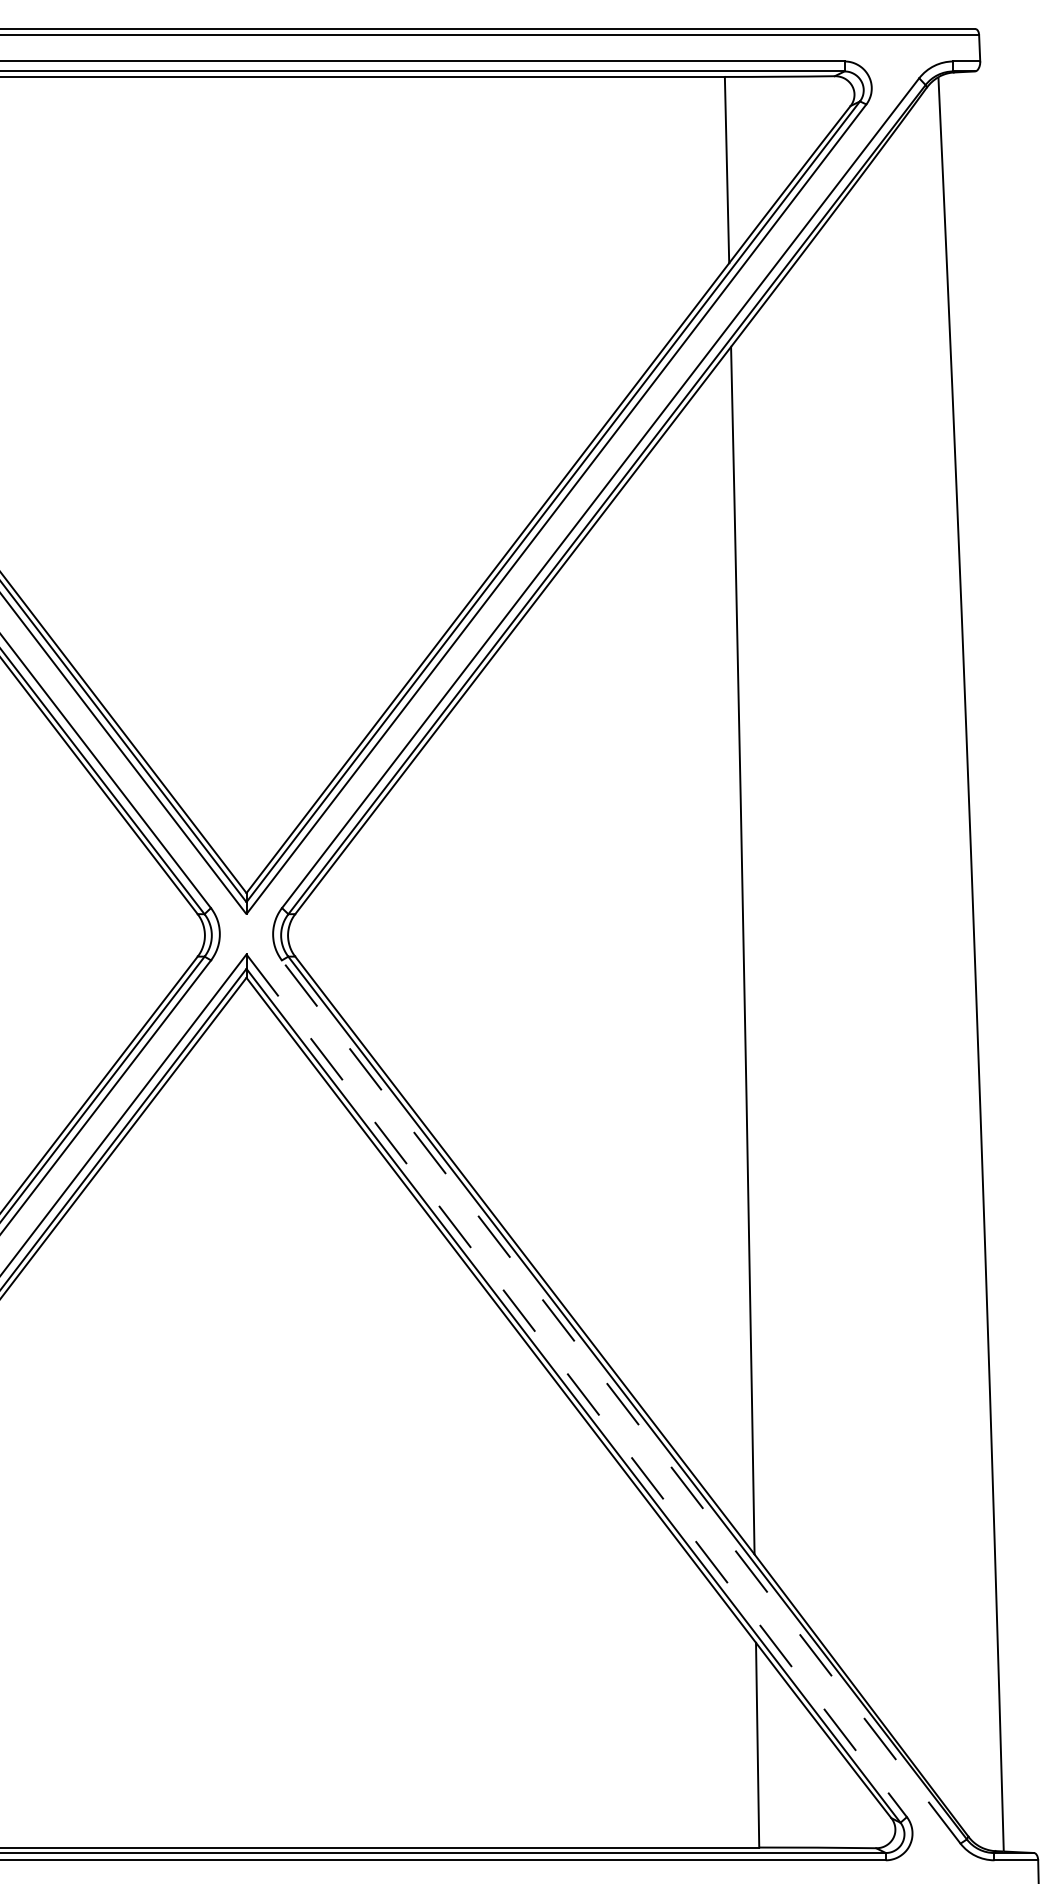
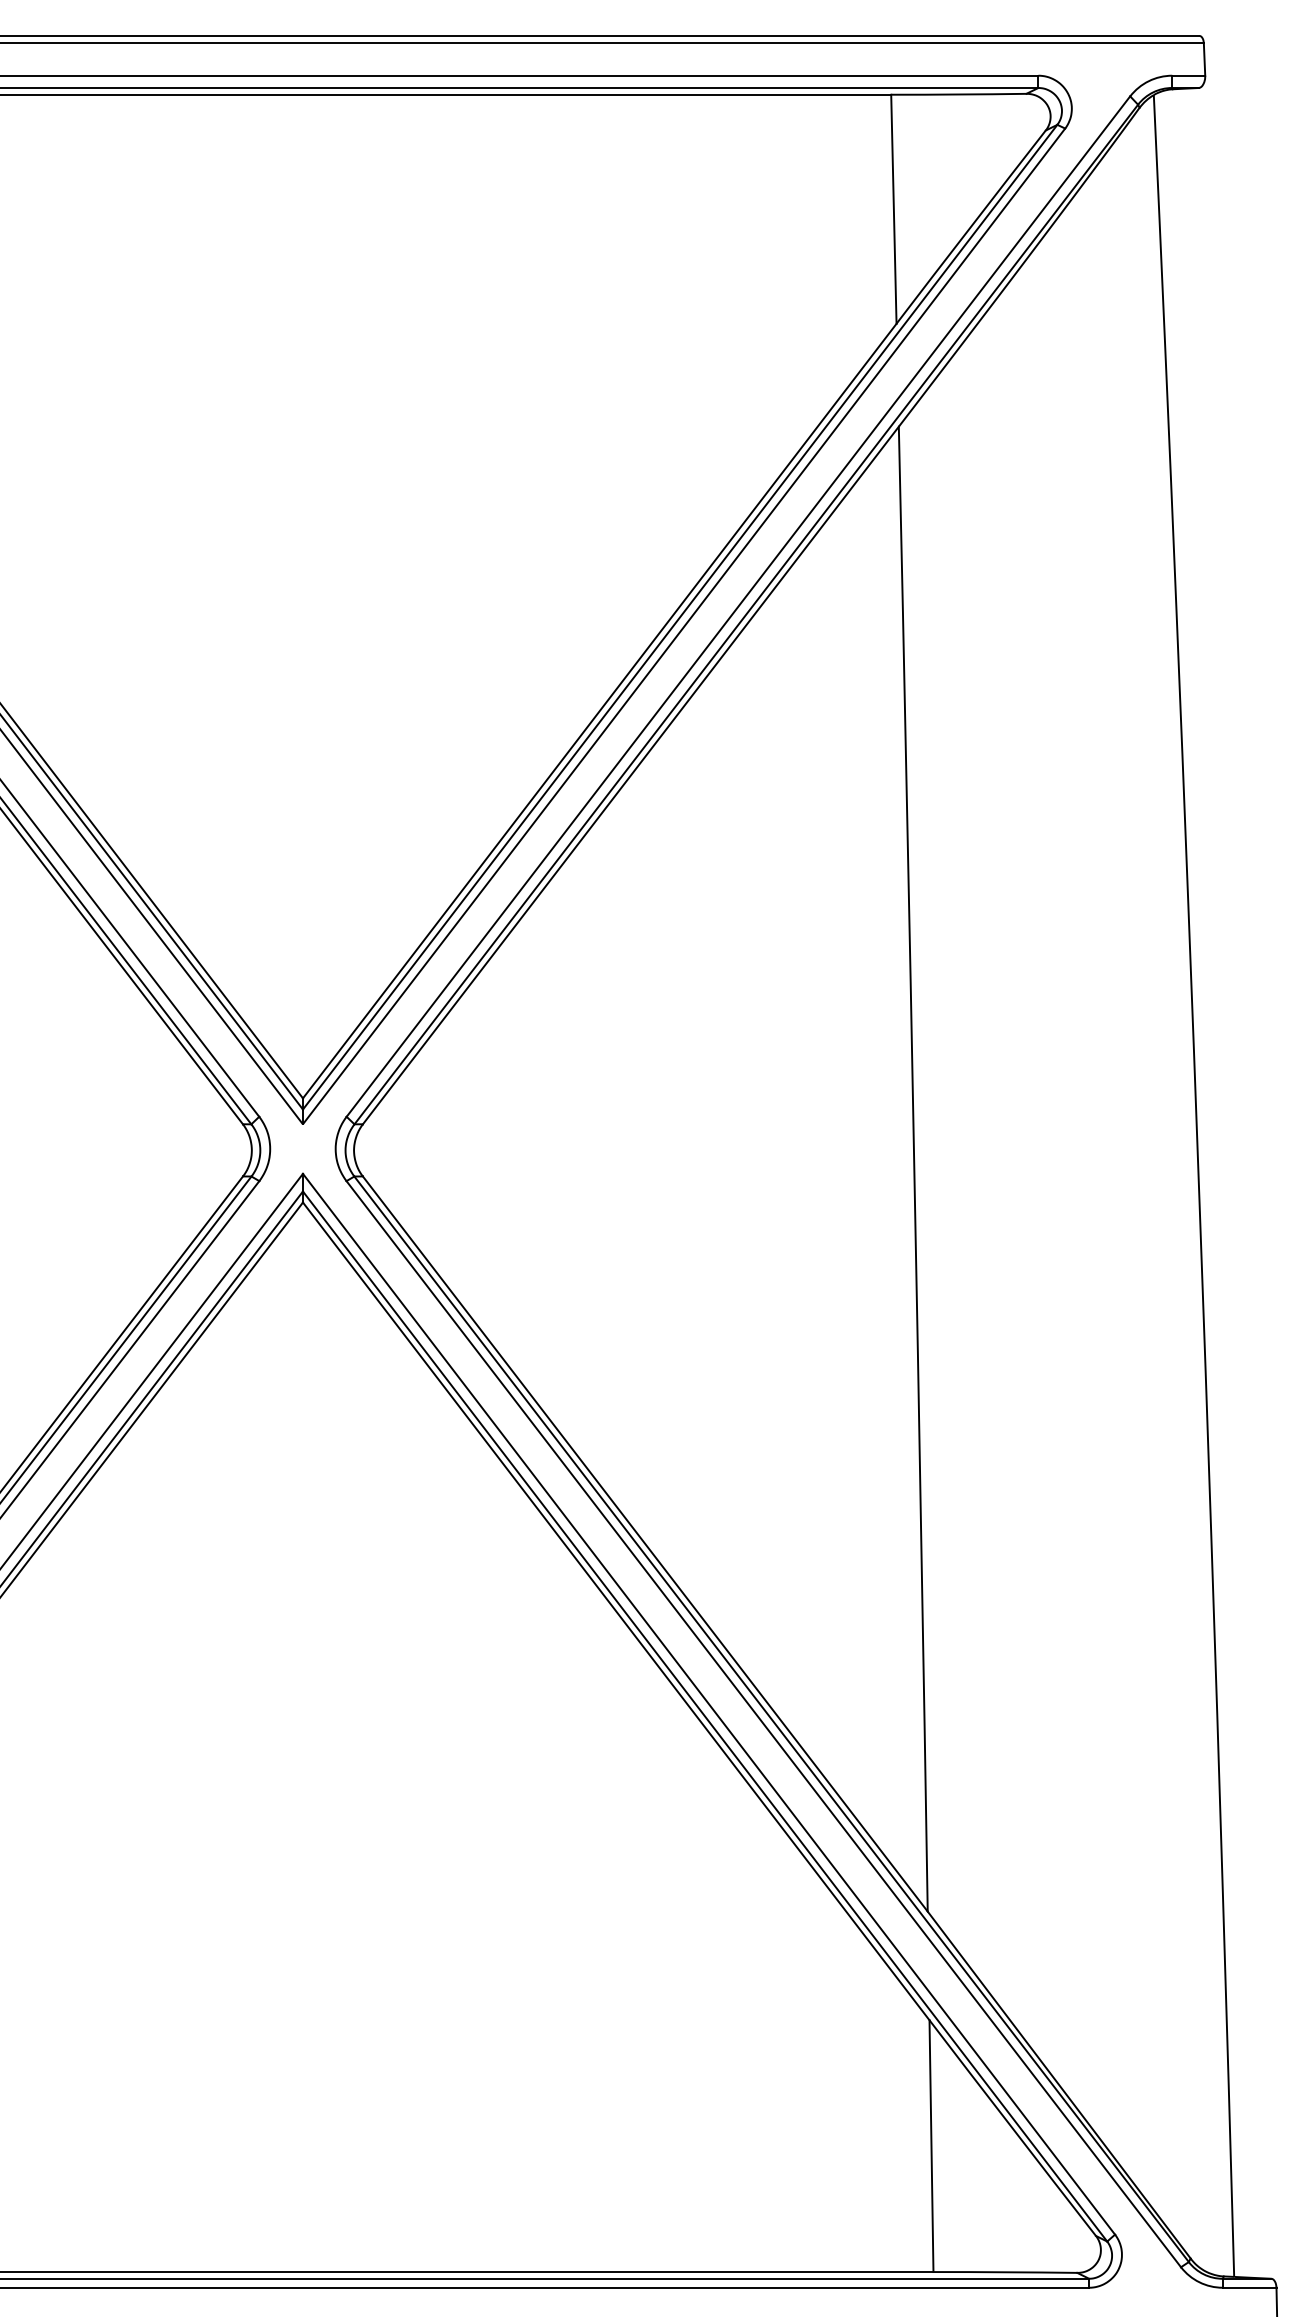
line: (577, 1386) -> (709, 1705), dashed -> solid
line: (621, 1402) -> (764, 1724), dashed -> solid

